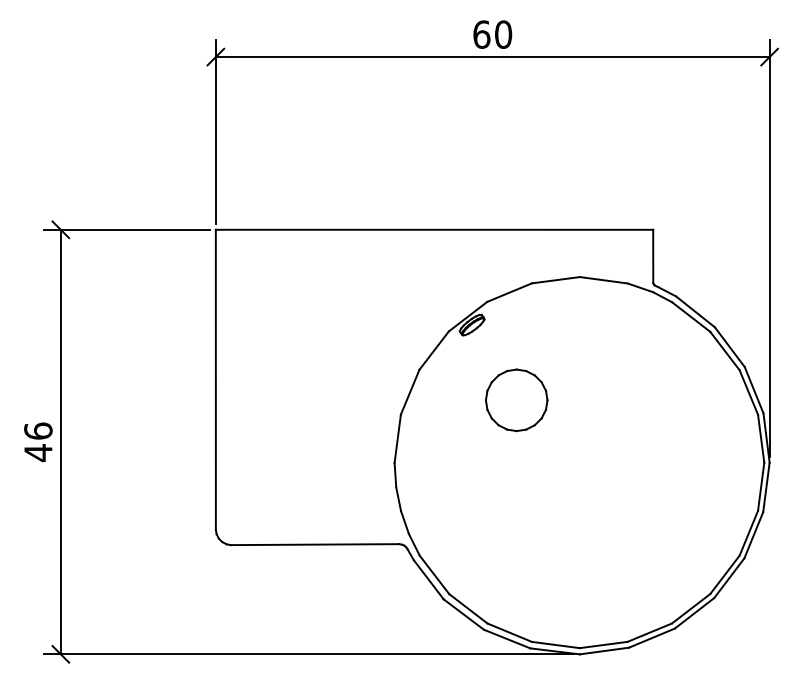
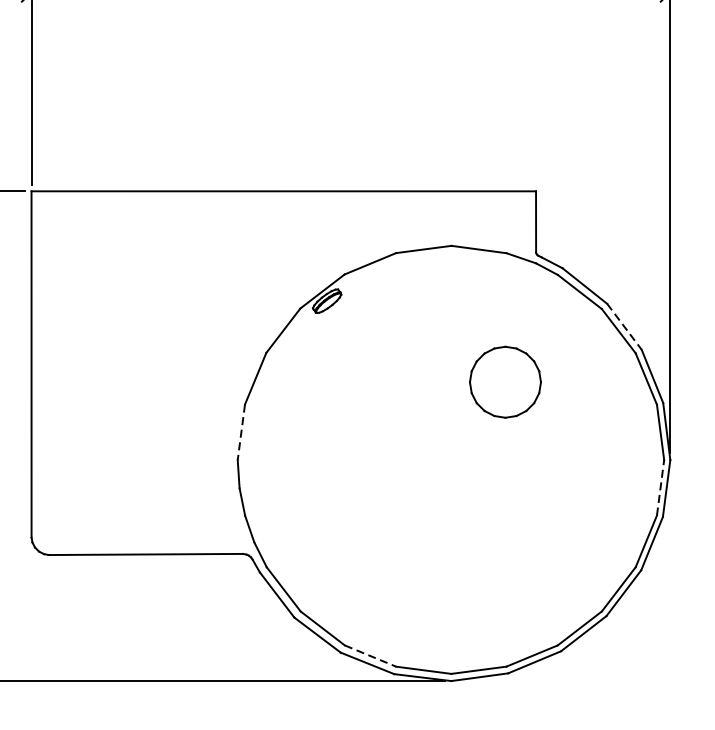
line: (729, 347) -> (624, 327), solid -> dashed
part: (516, 400) -> (505, 382), moved
line: (397, 439) -> (241, 433), solid -> dashed
line: (761, 486) -> (660, 487), solid -> dashed
line: (510, 632) -> (371, 655), solid -> dashed

